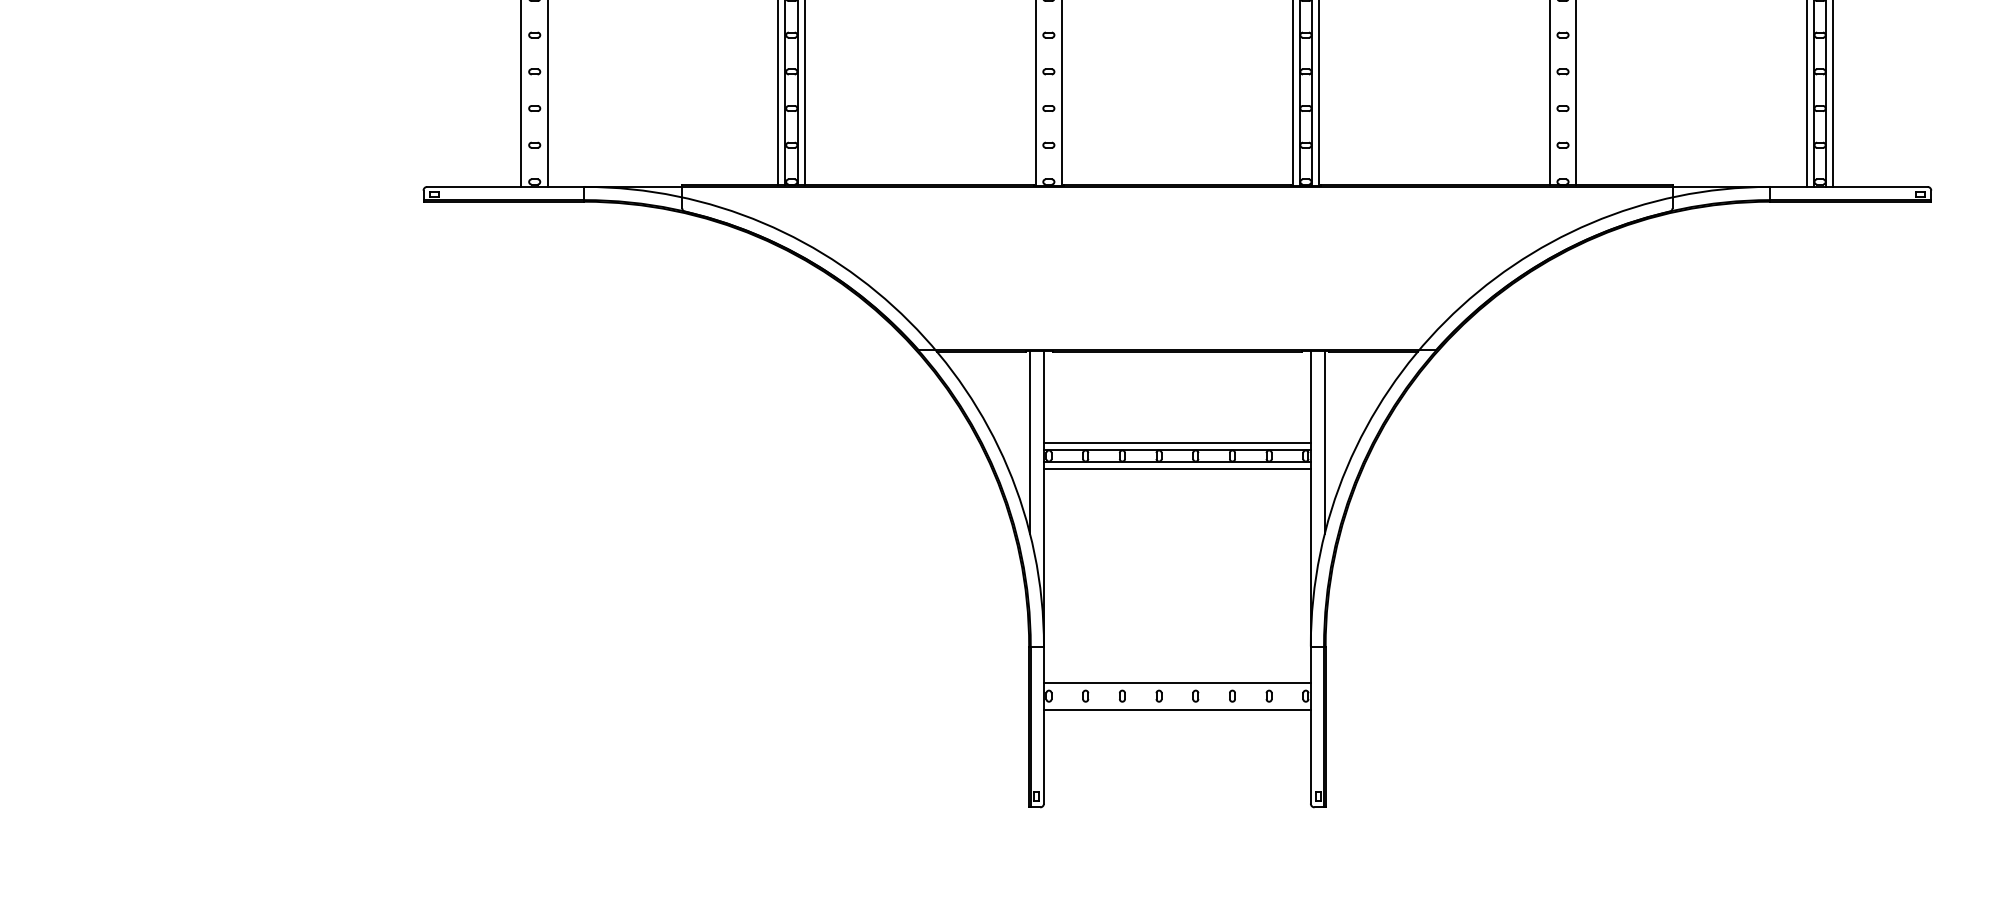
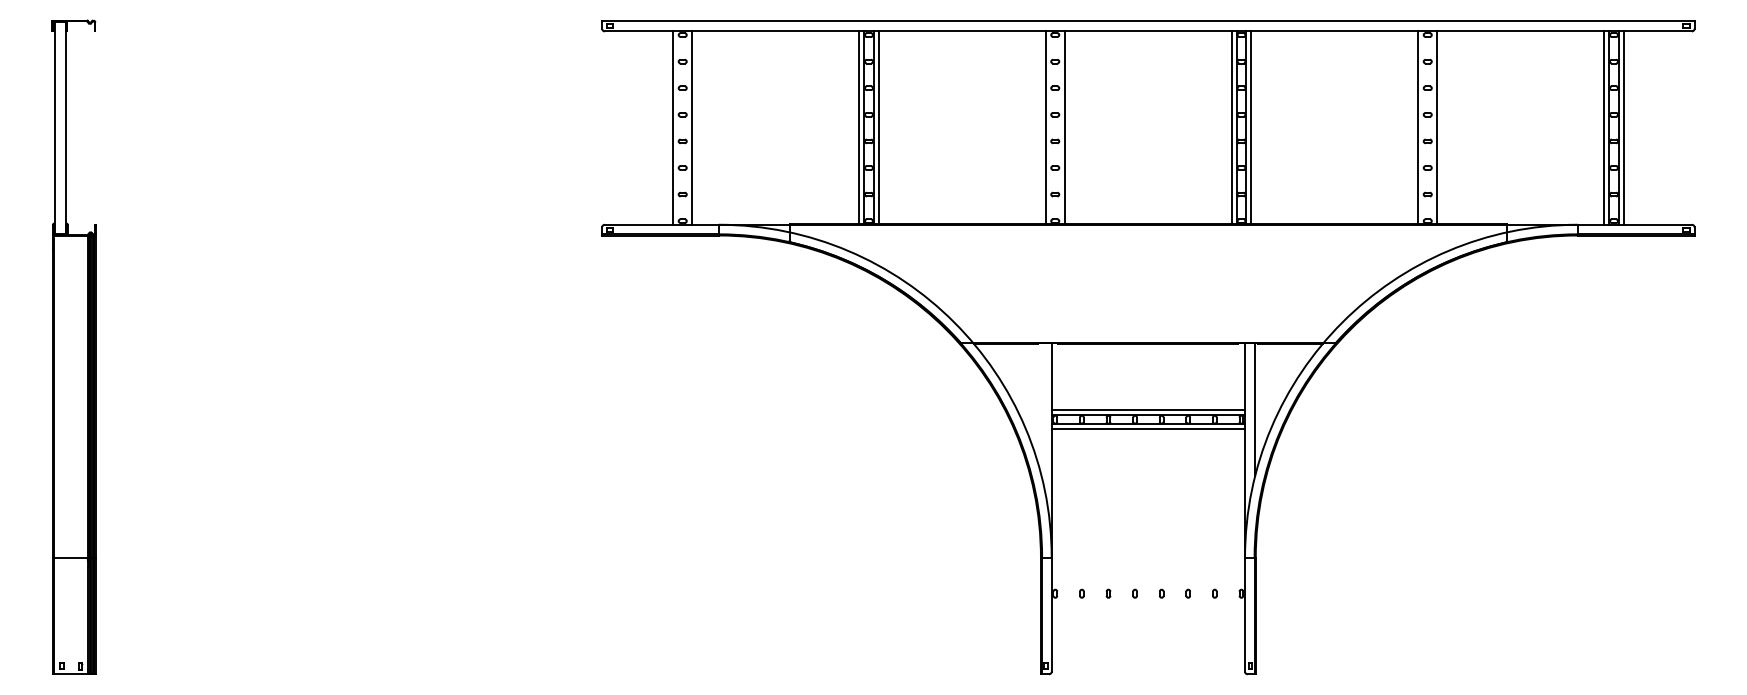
line: (1029, 441) -> (1041, 409), removed
line: (1177, 683) -> (1148, 584), removed
line: (1177, 709) -> (1148, 603), removed

